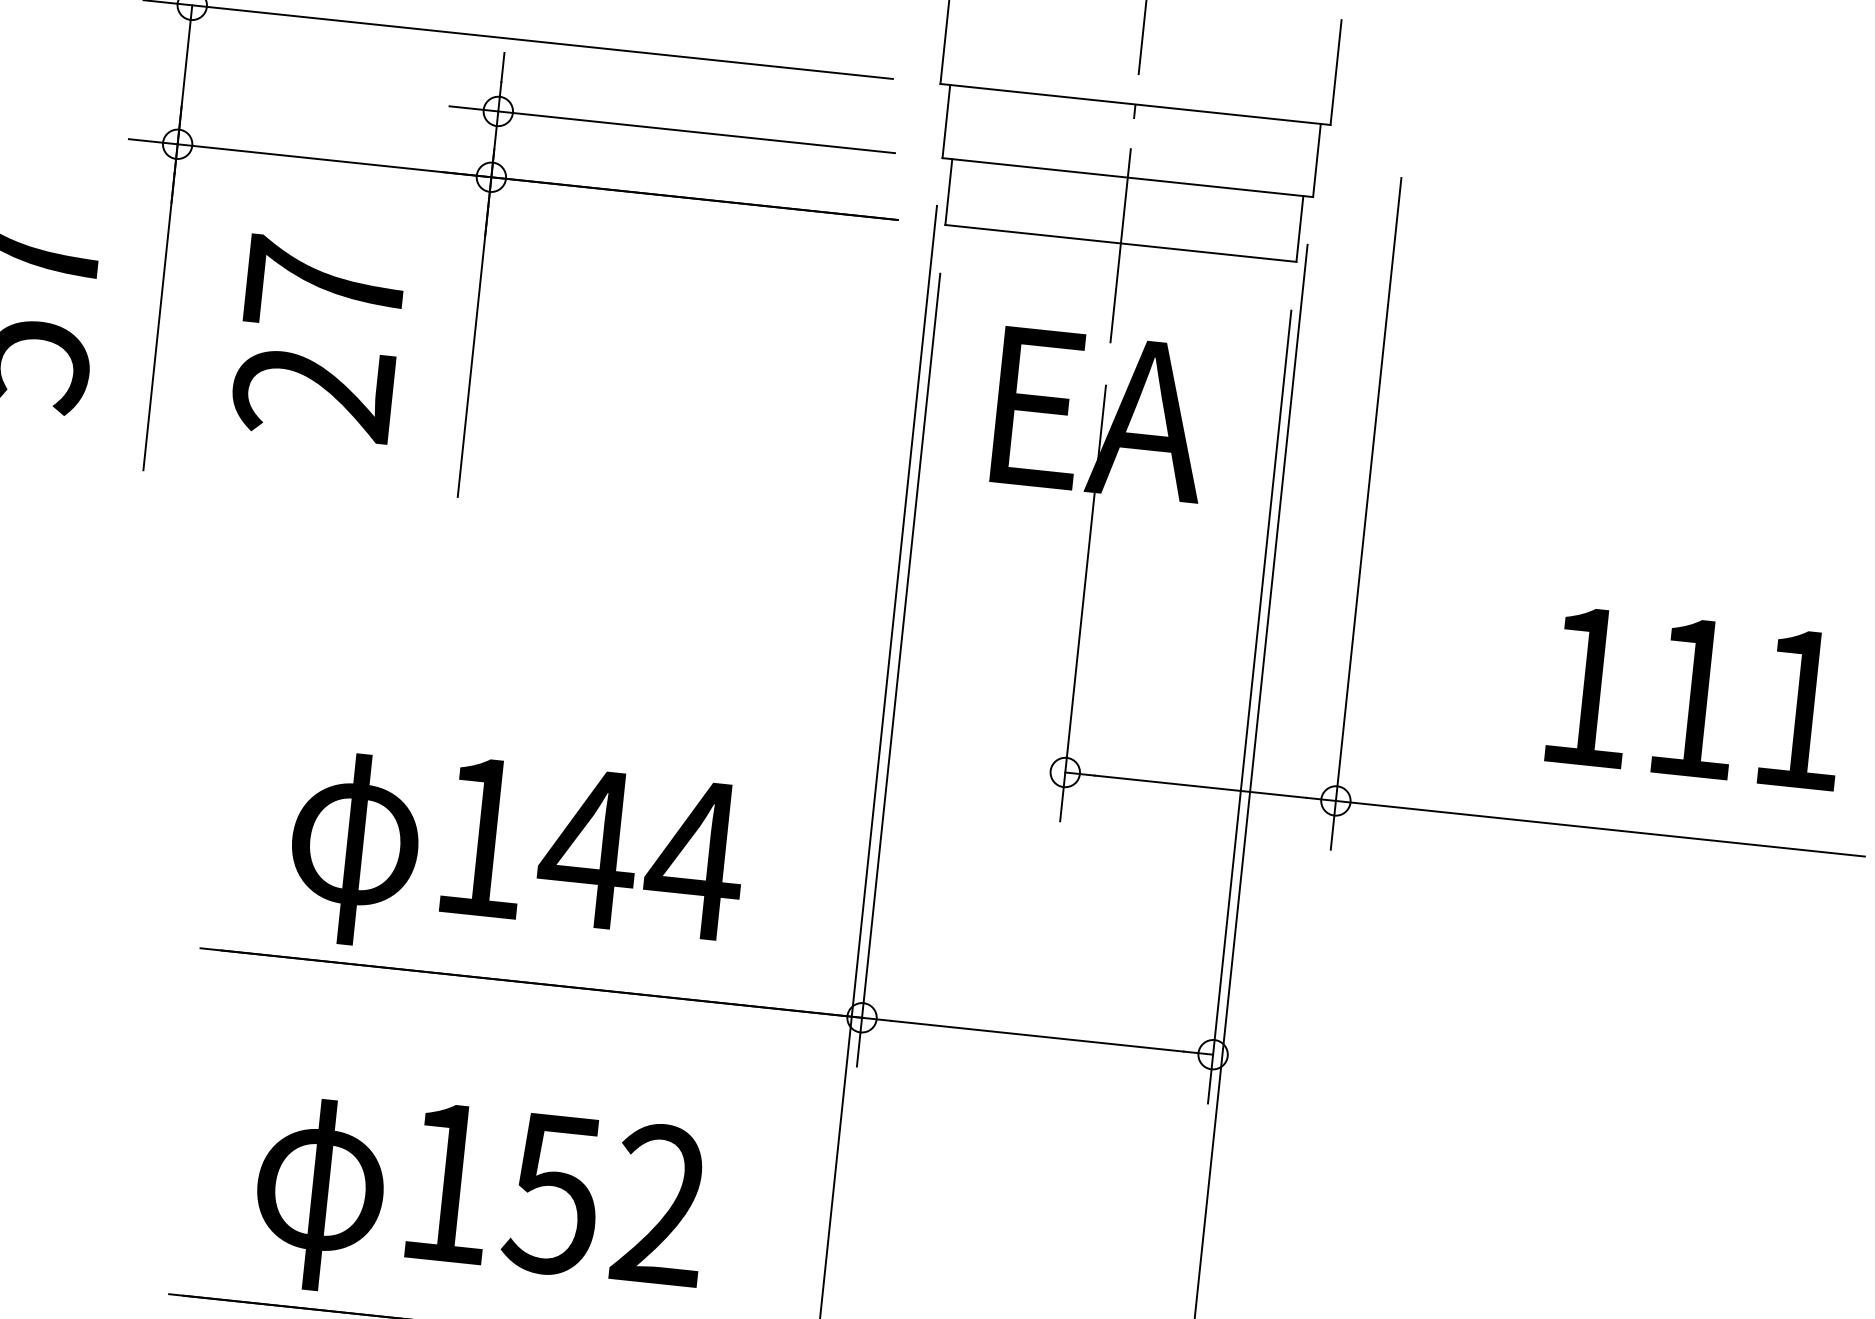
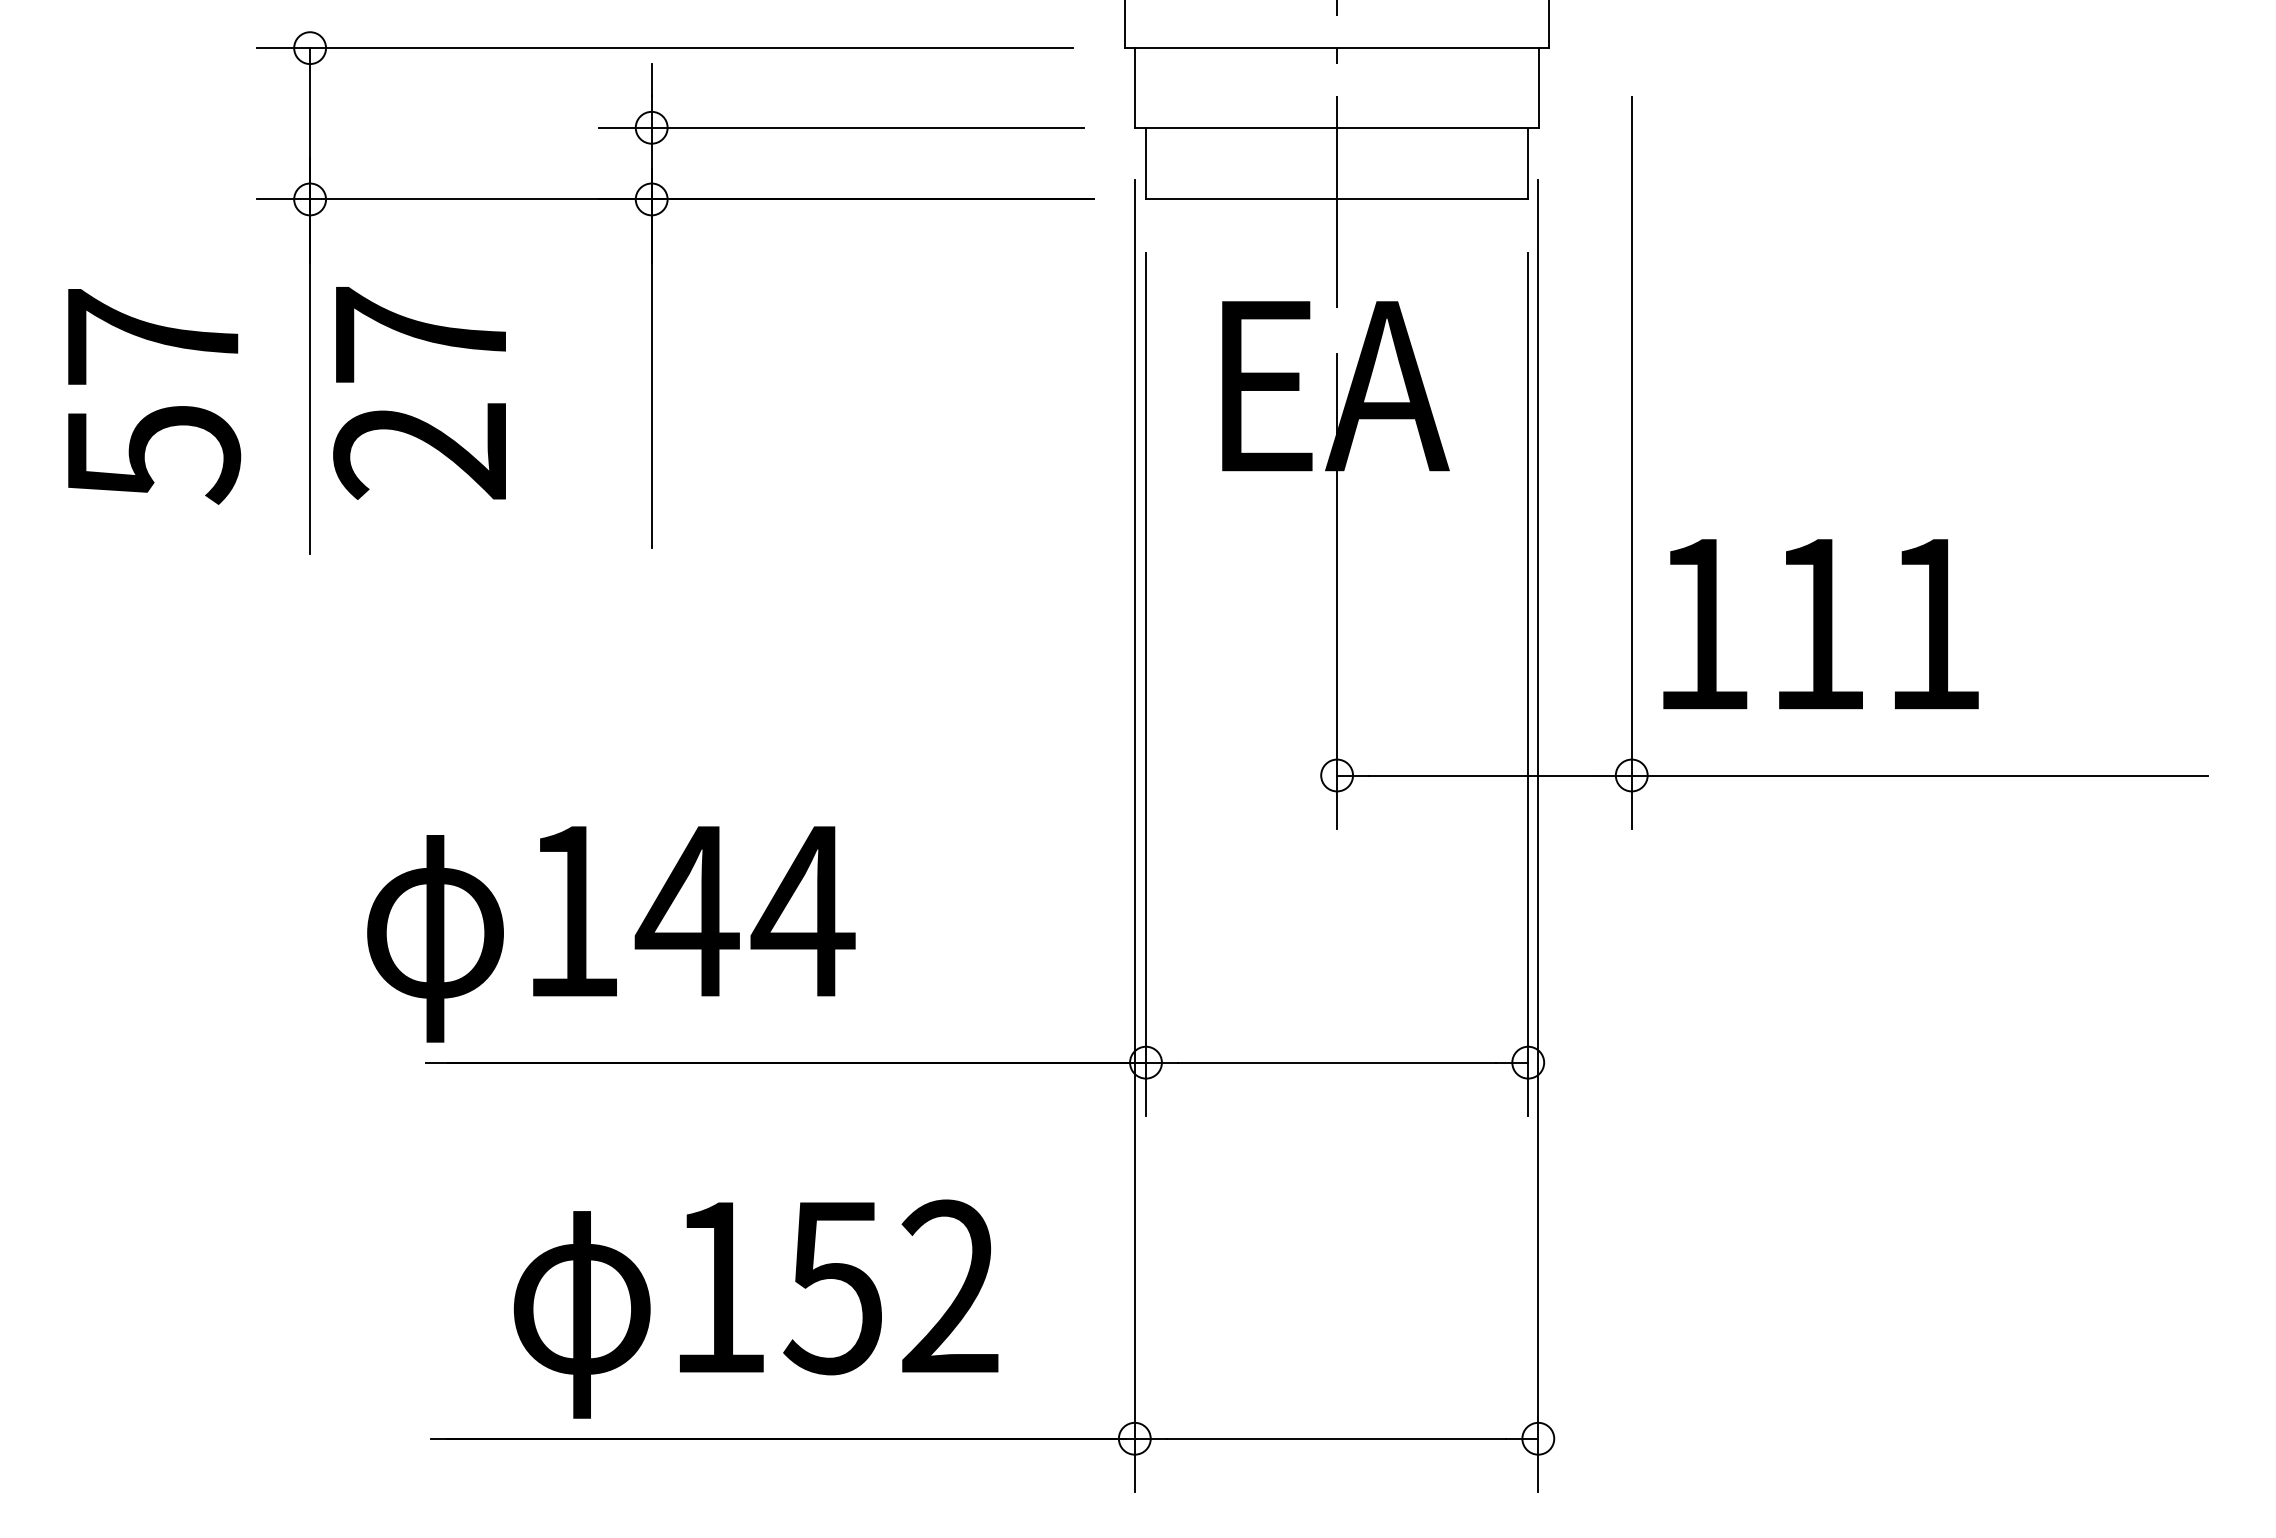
text: (318, 339) -> (419, 393), moved
text: (1696, 698) -> (1820, 624), moved
text: (516, 862) -> (611, 934), moved

